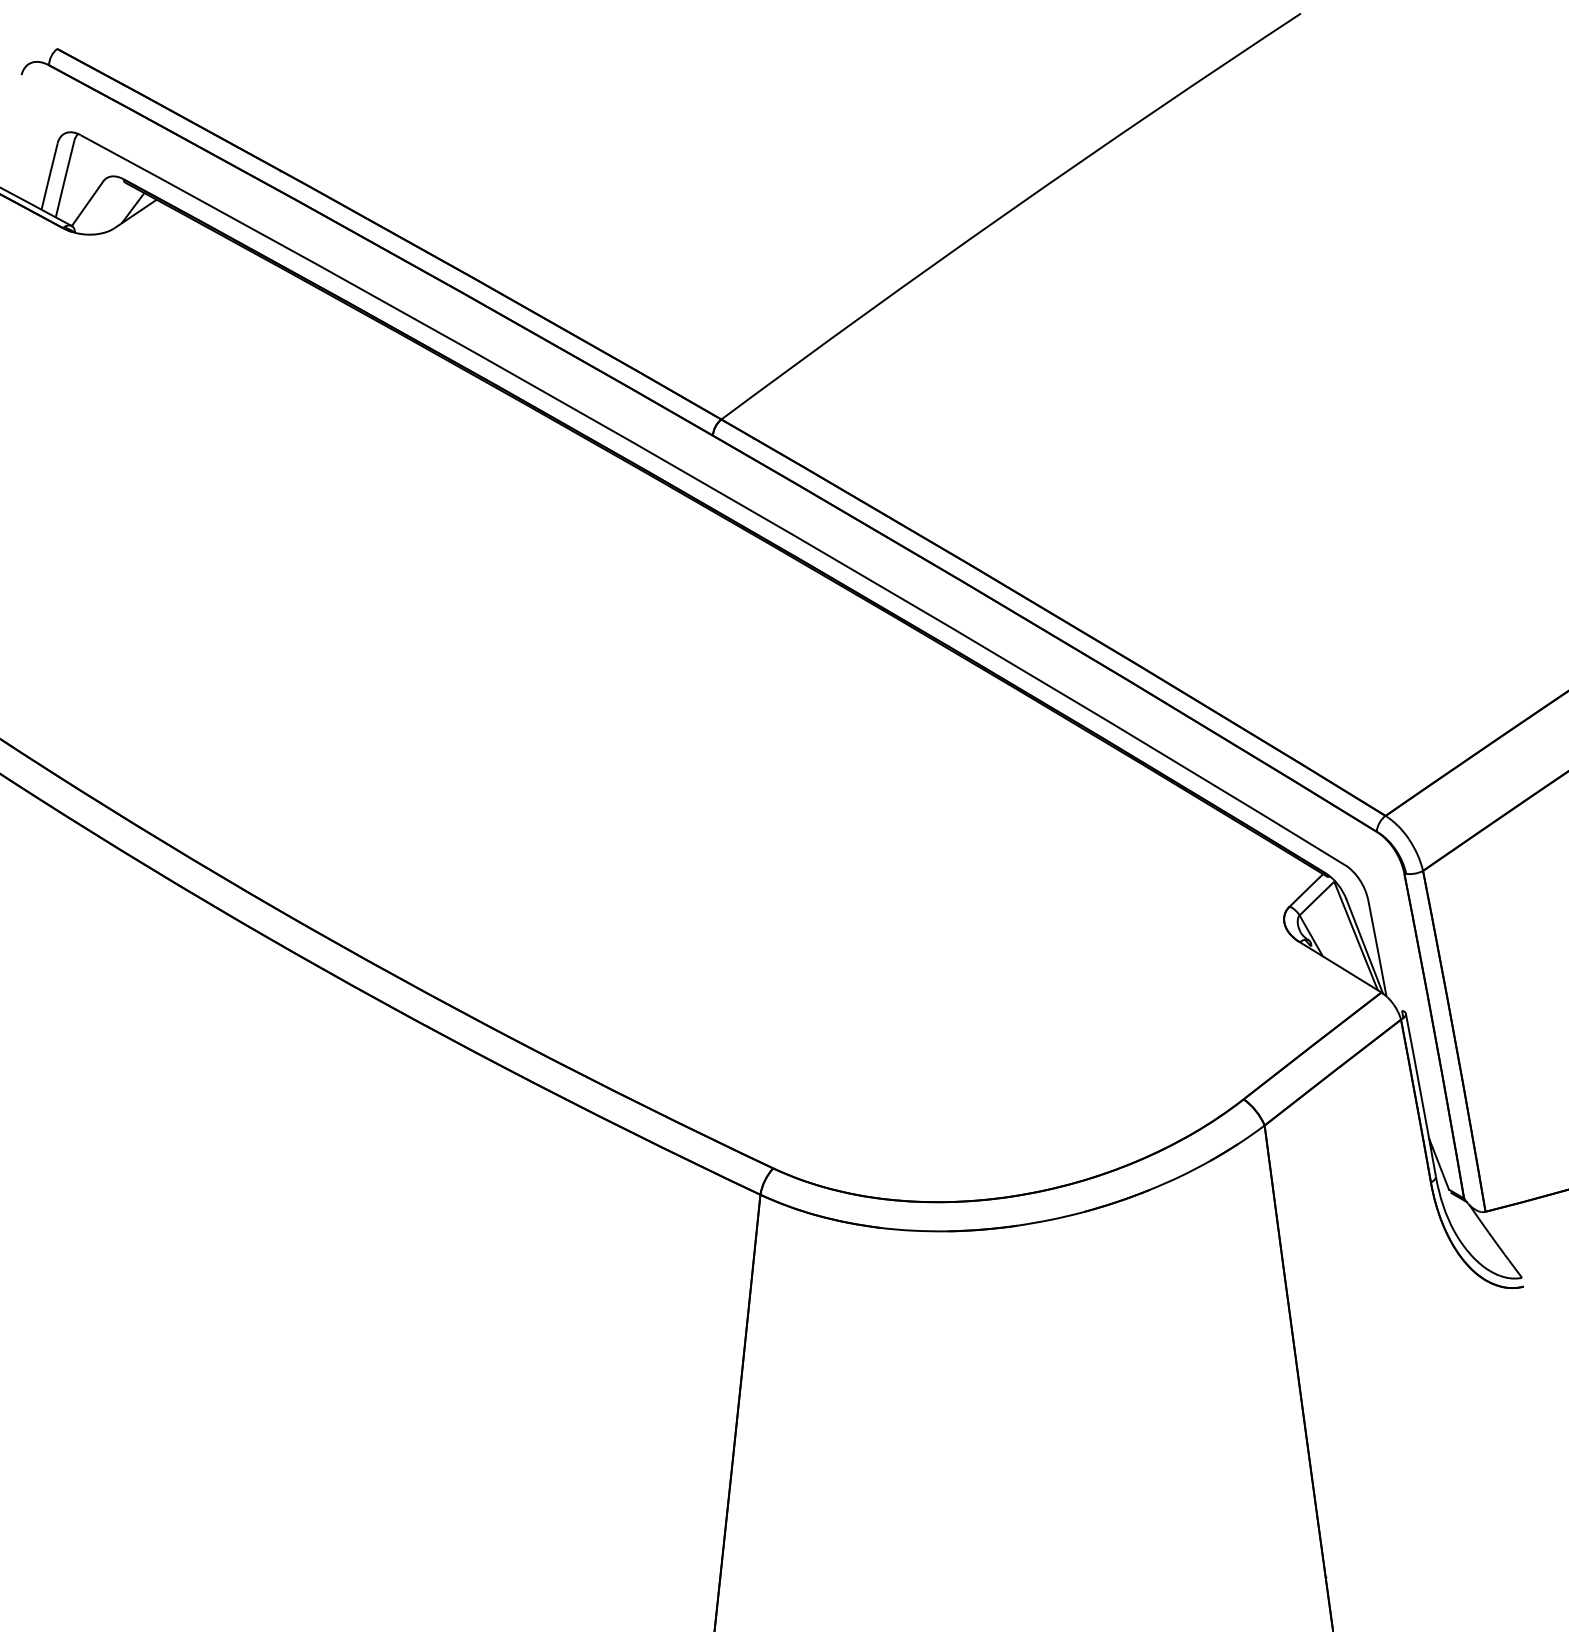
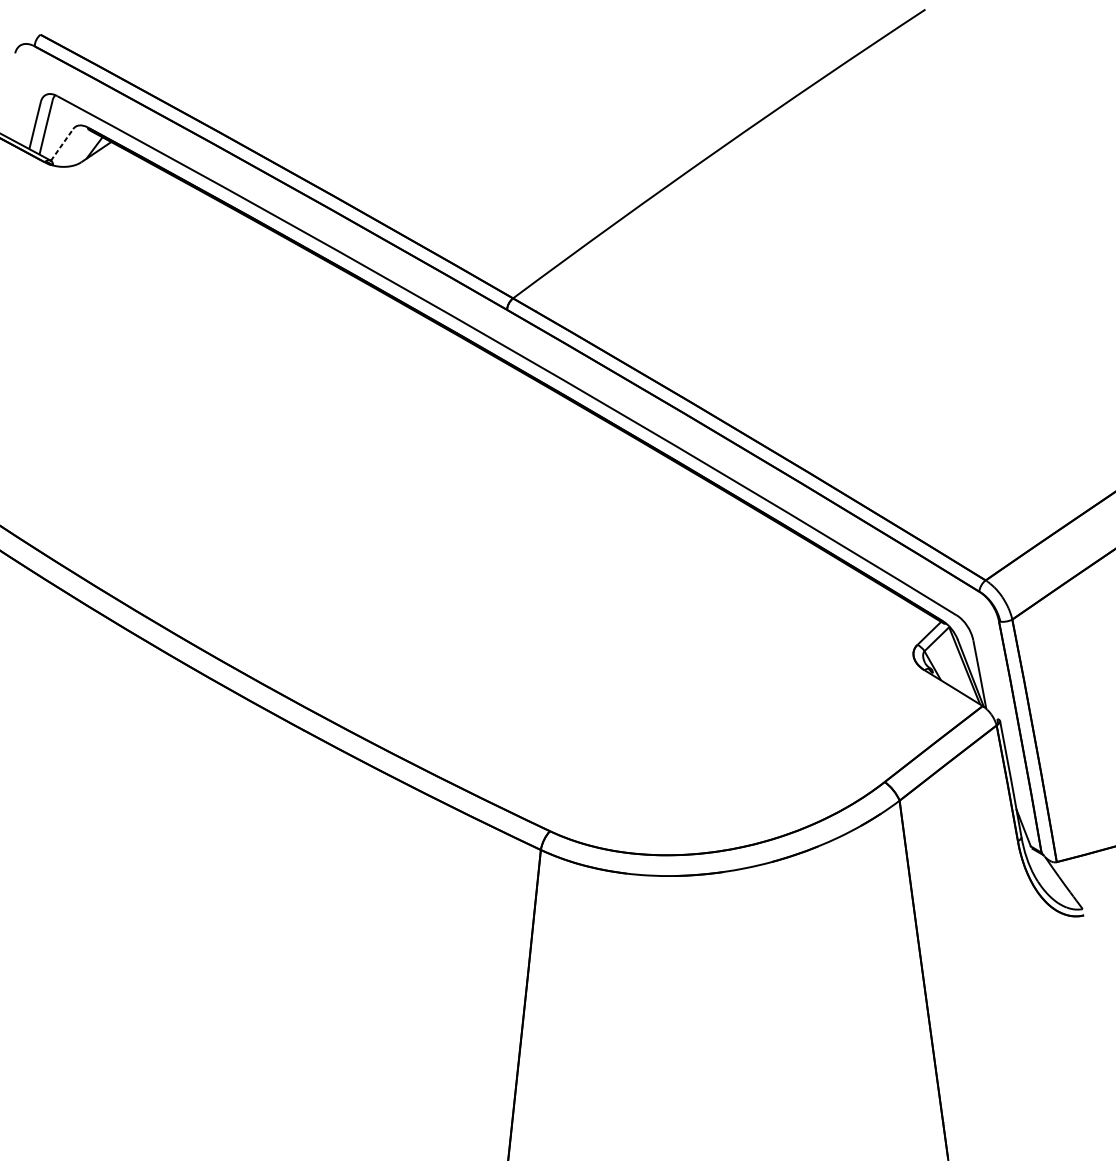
line: (87, 203) -> (62, 144), solid -> dashed

